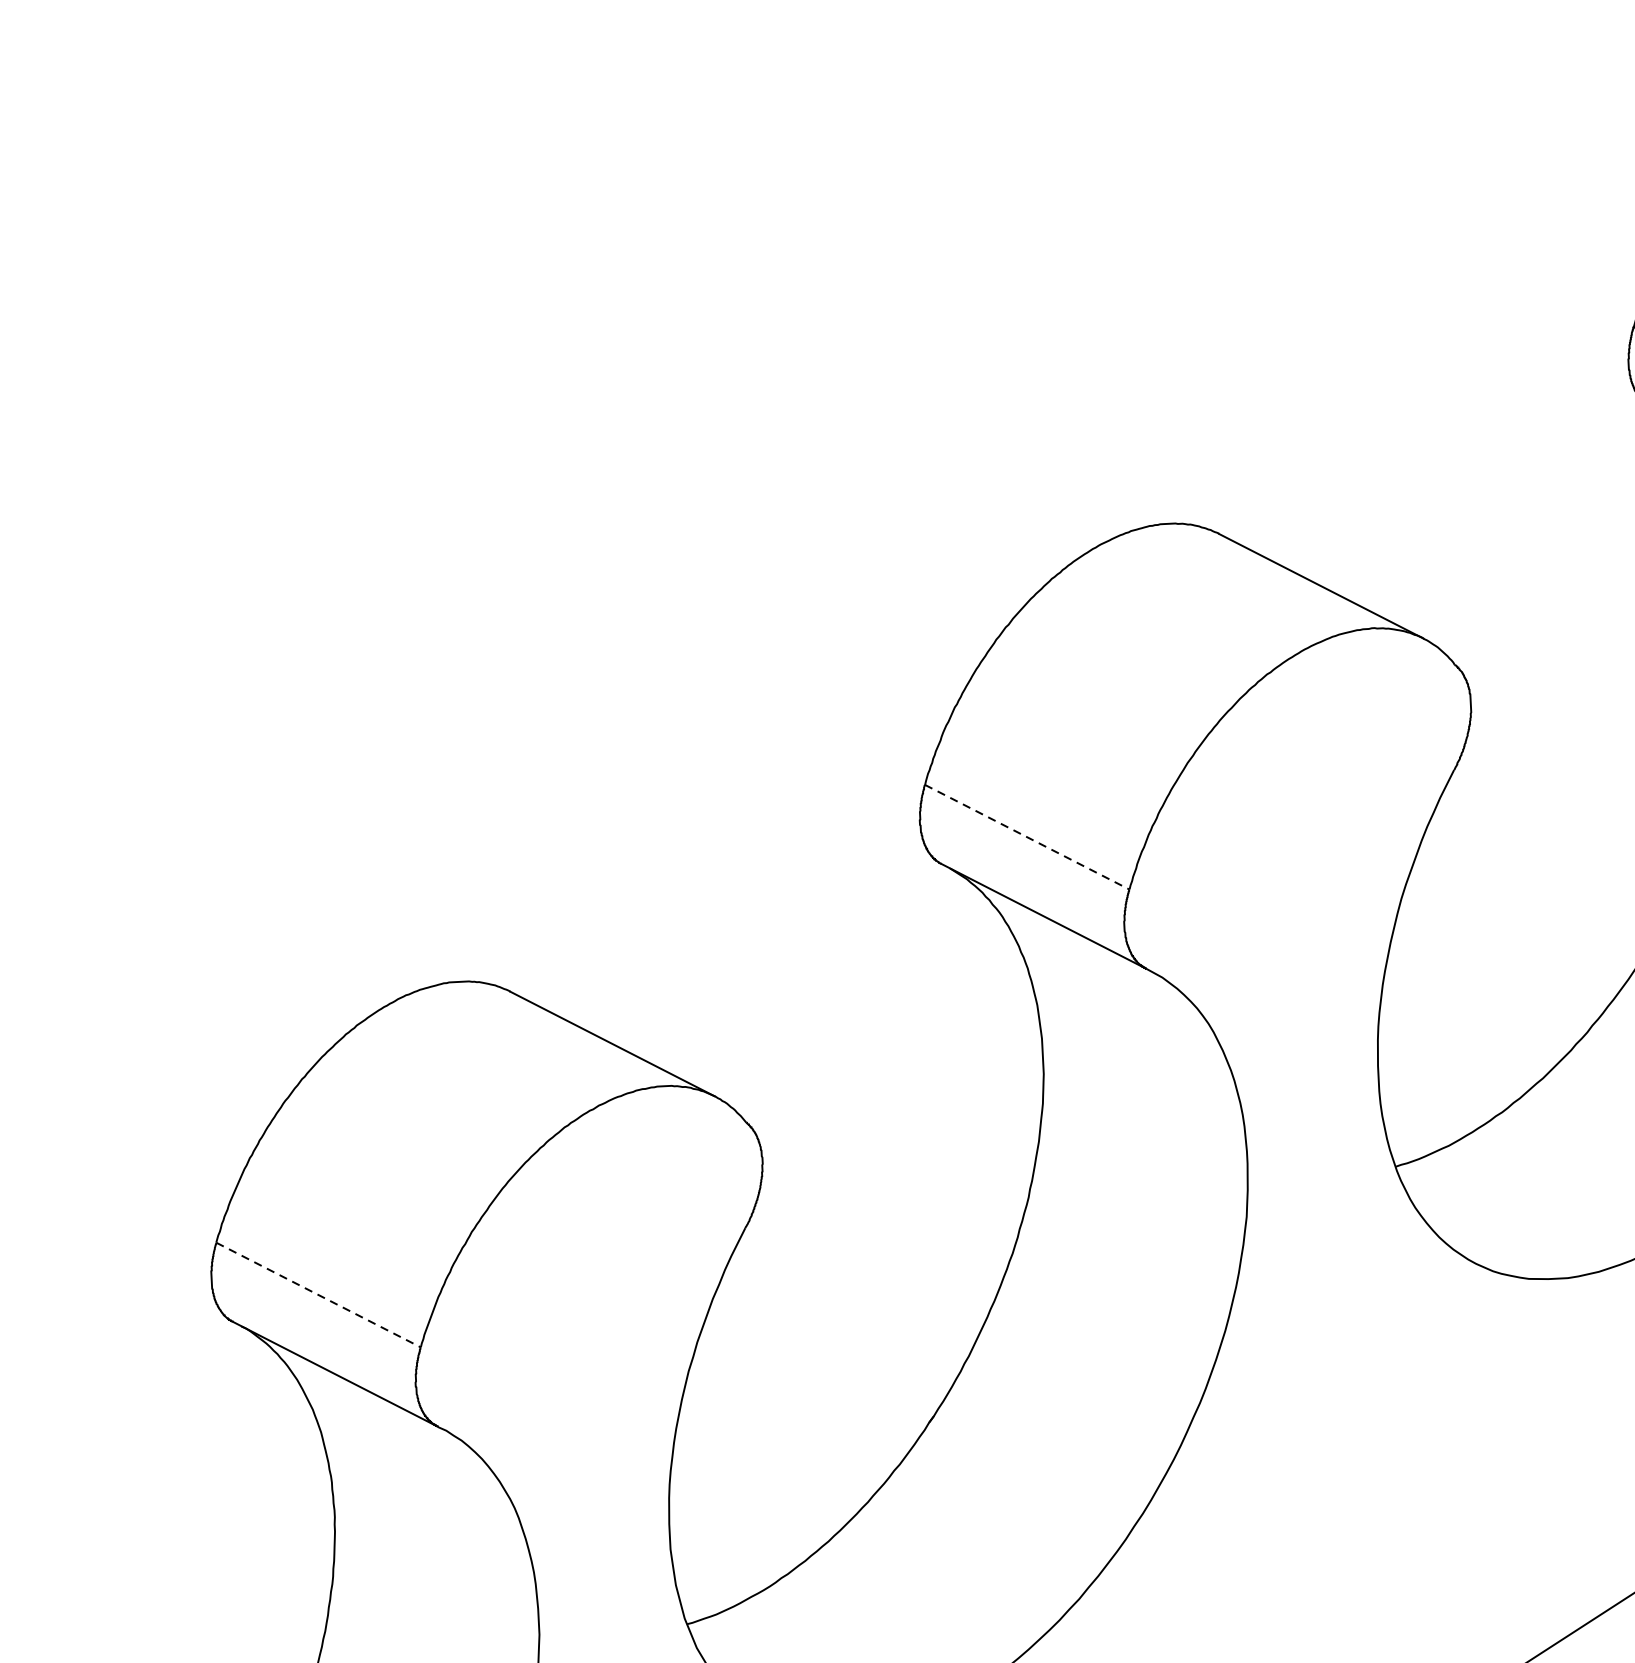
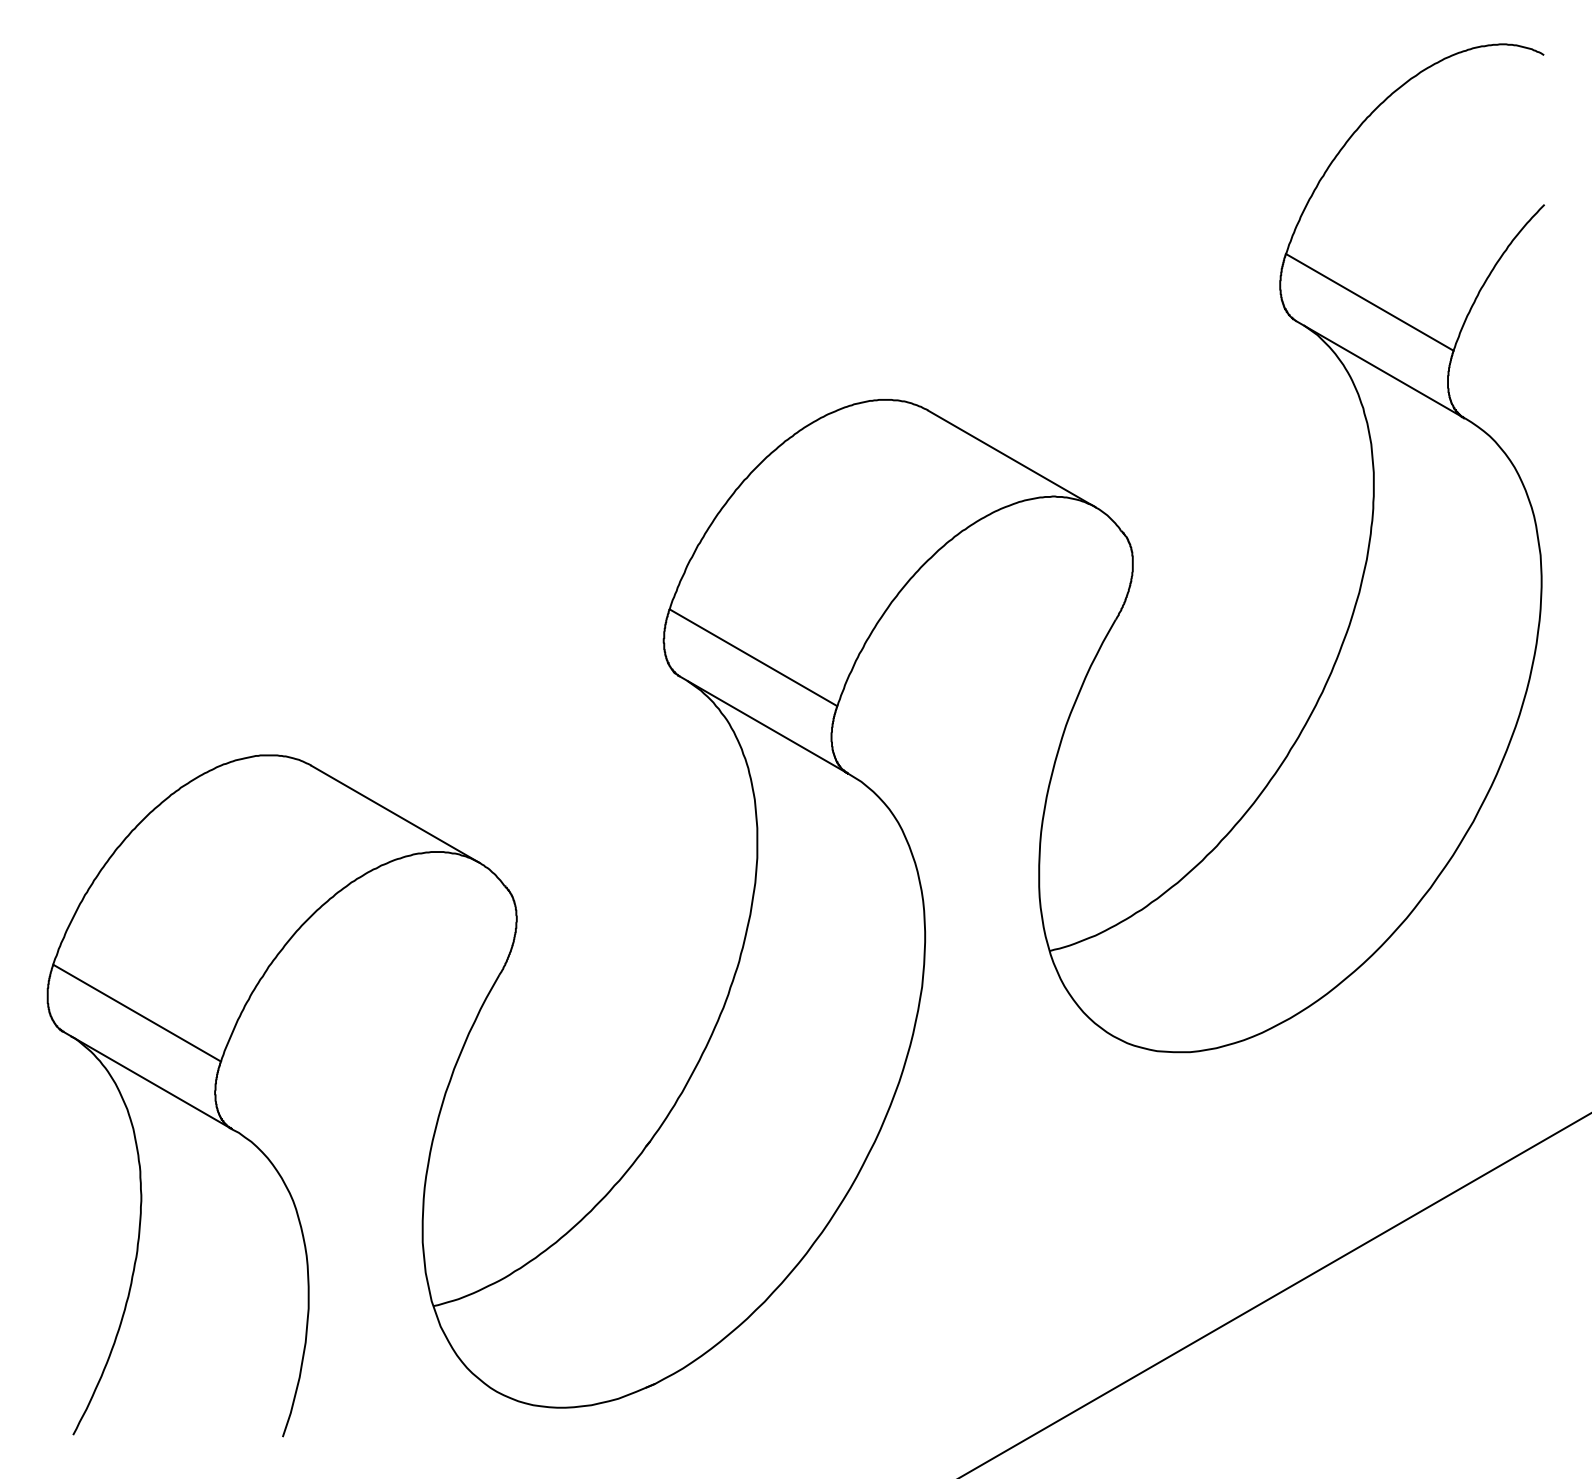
line: (1027, 836) -> (753, 657), dashed -> solid
line: (319, 1295) -> (137, 1013), dashed -> solid

